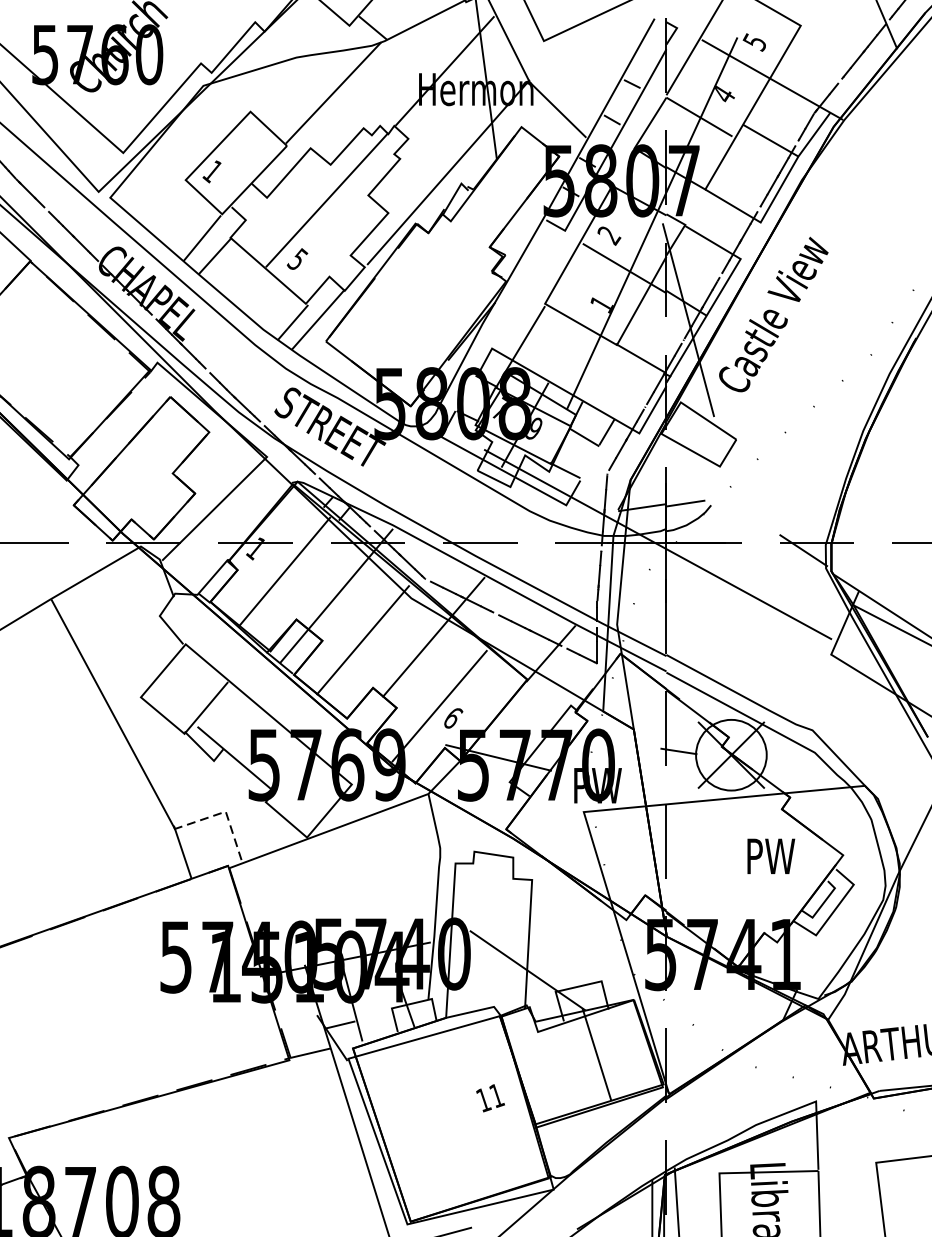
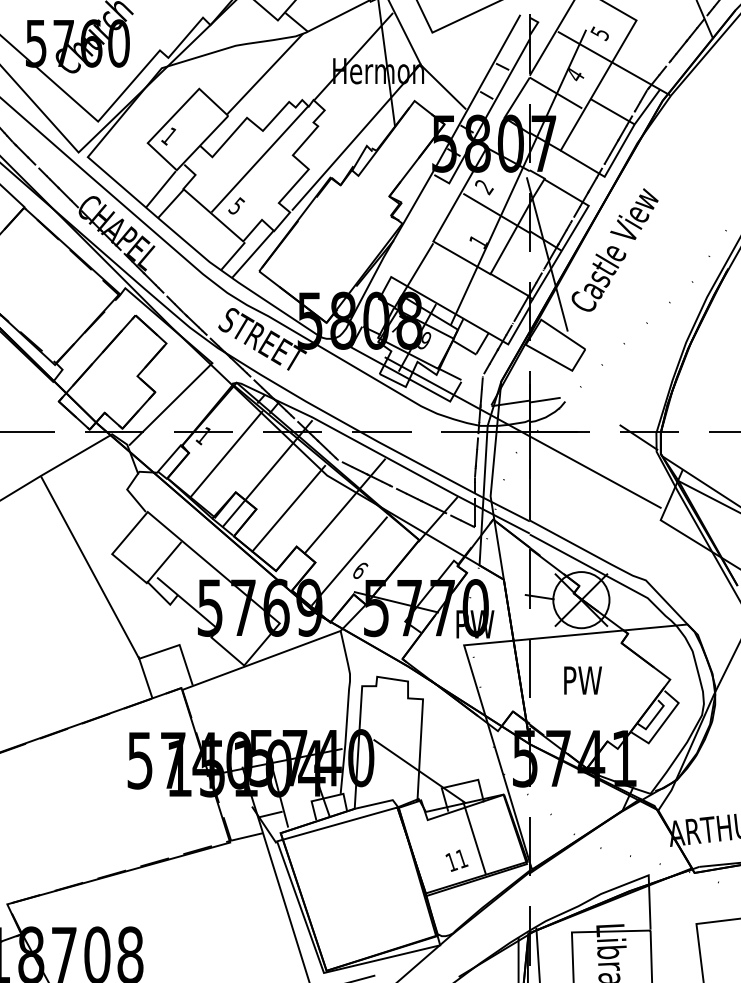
line: (225, 811) -> (179, 644), dashed -> solid
text: (770, 856) -> (582, 680), moved
text: (489, 1097) -> (456, 860), moved

